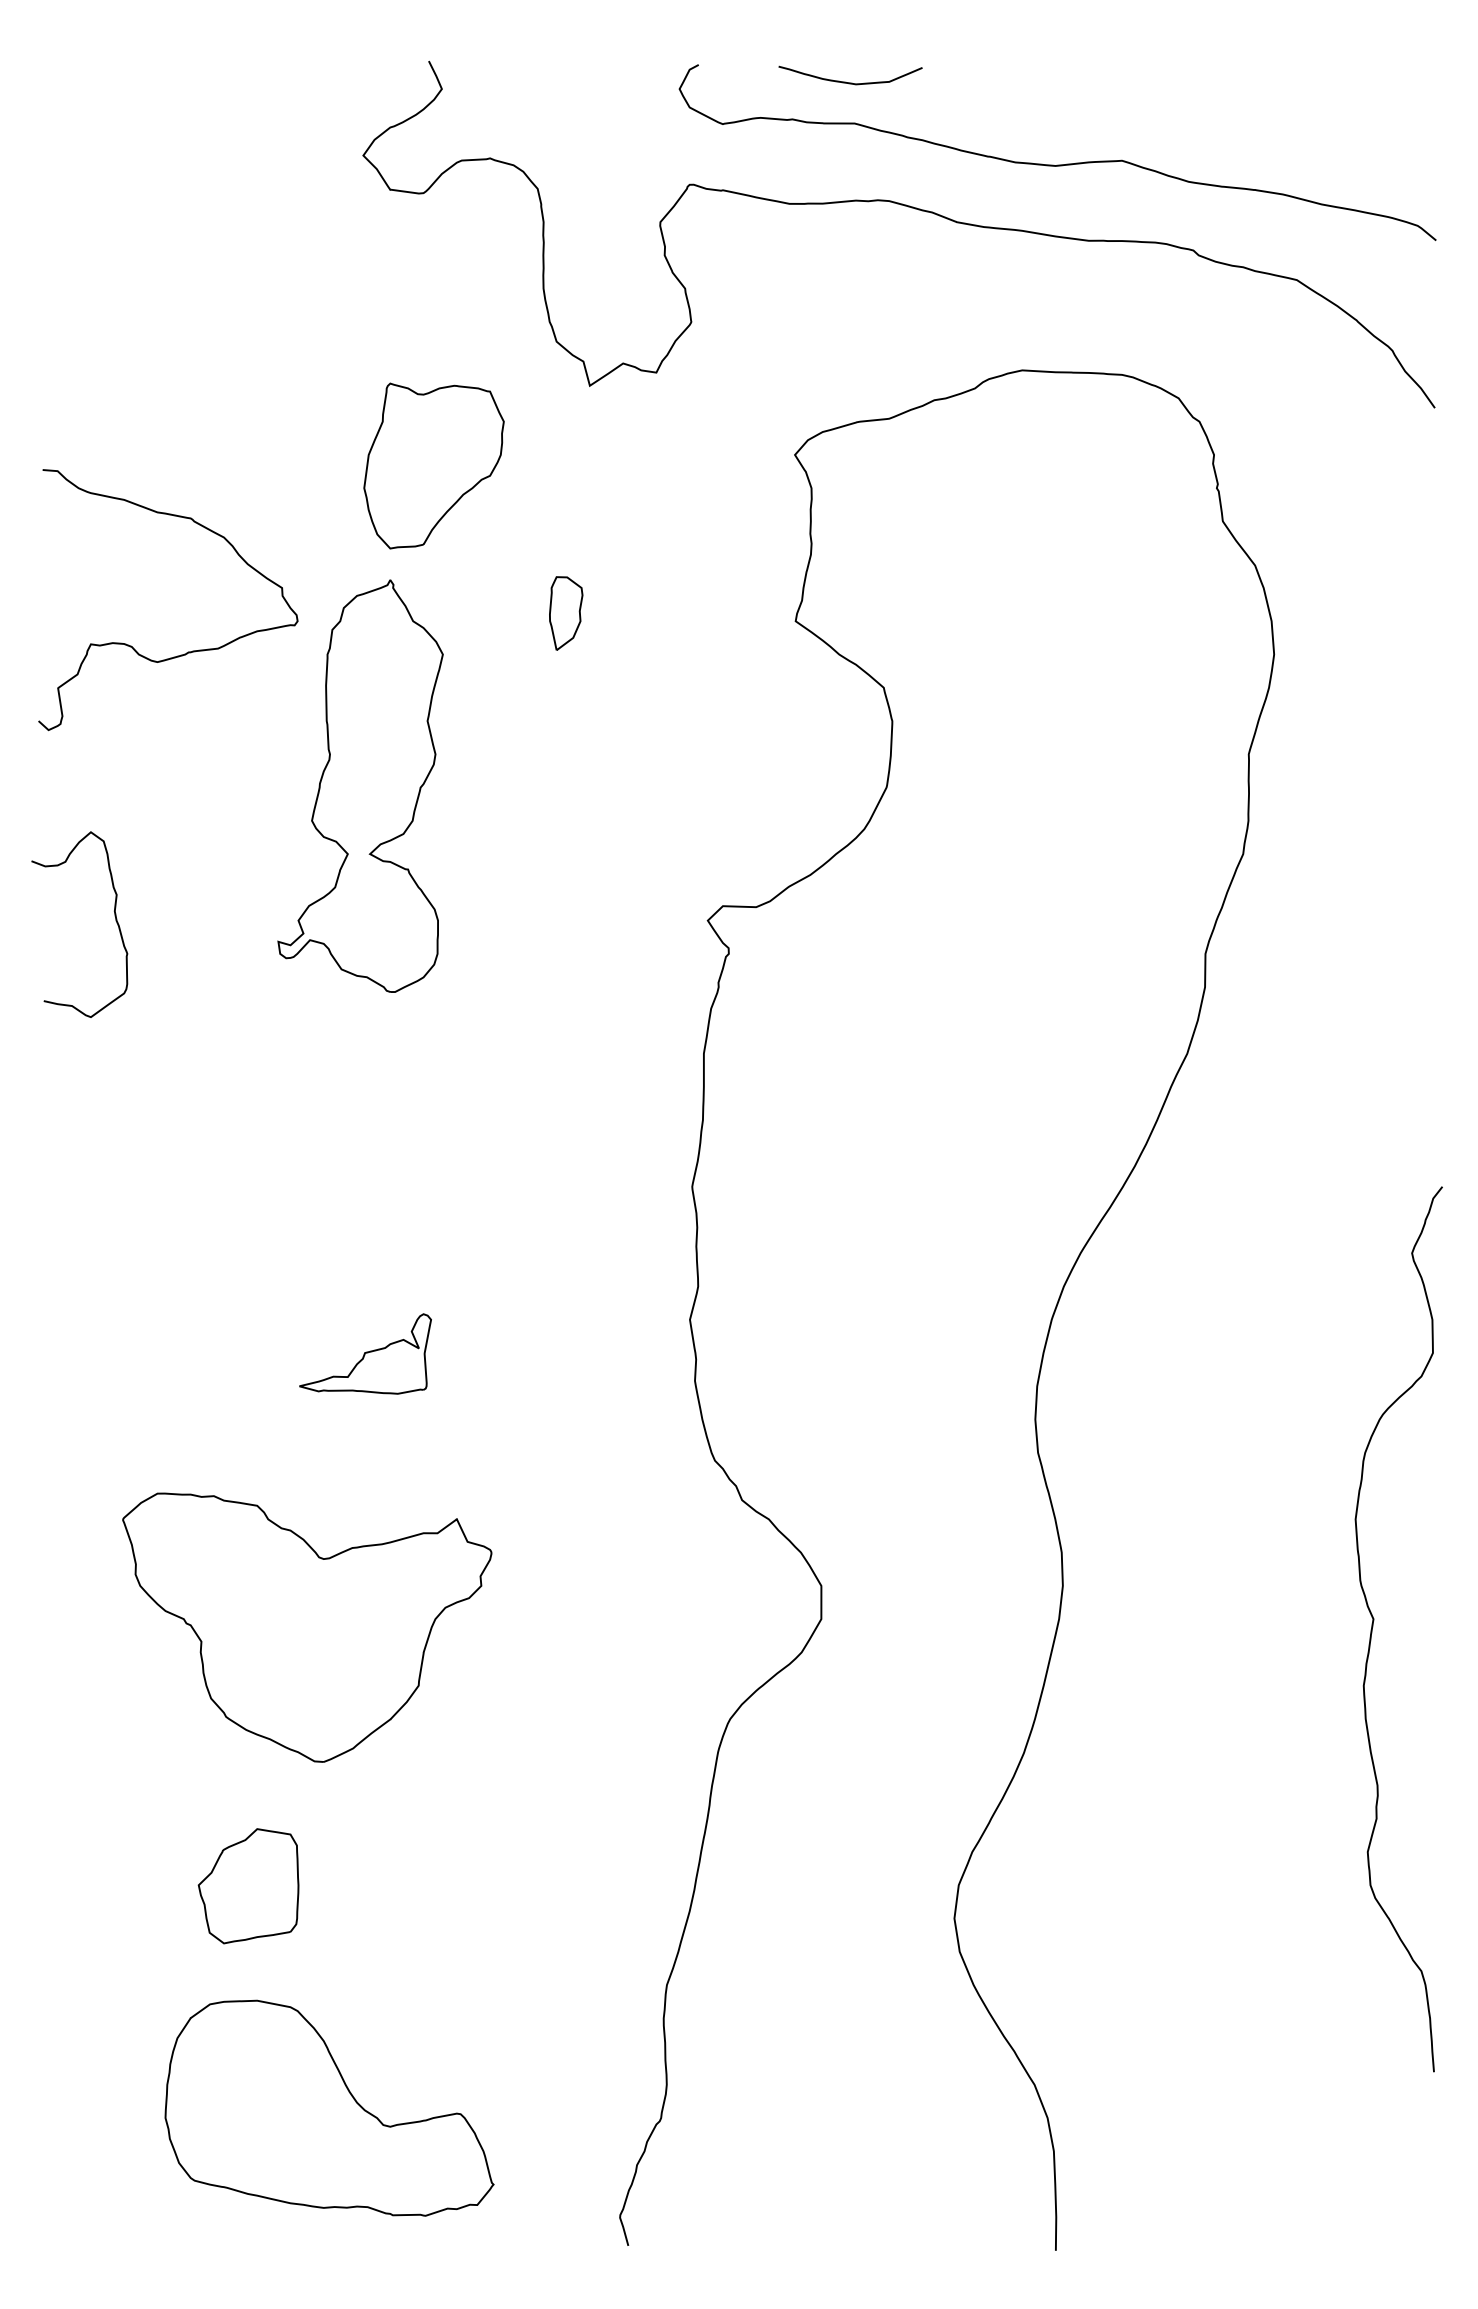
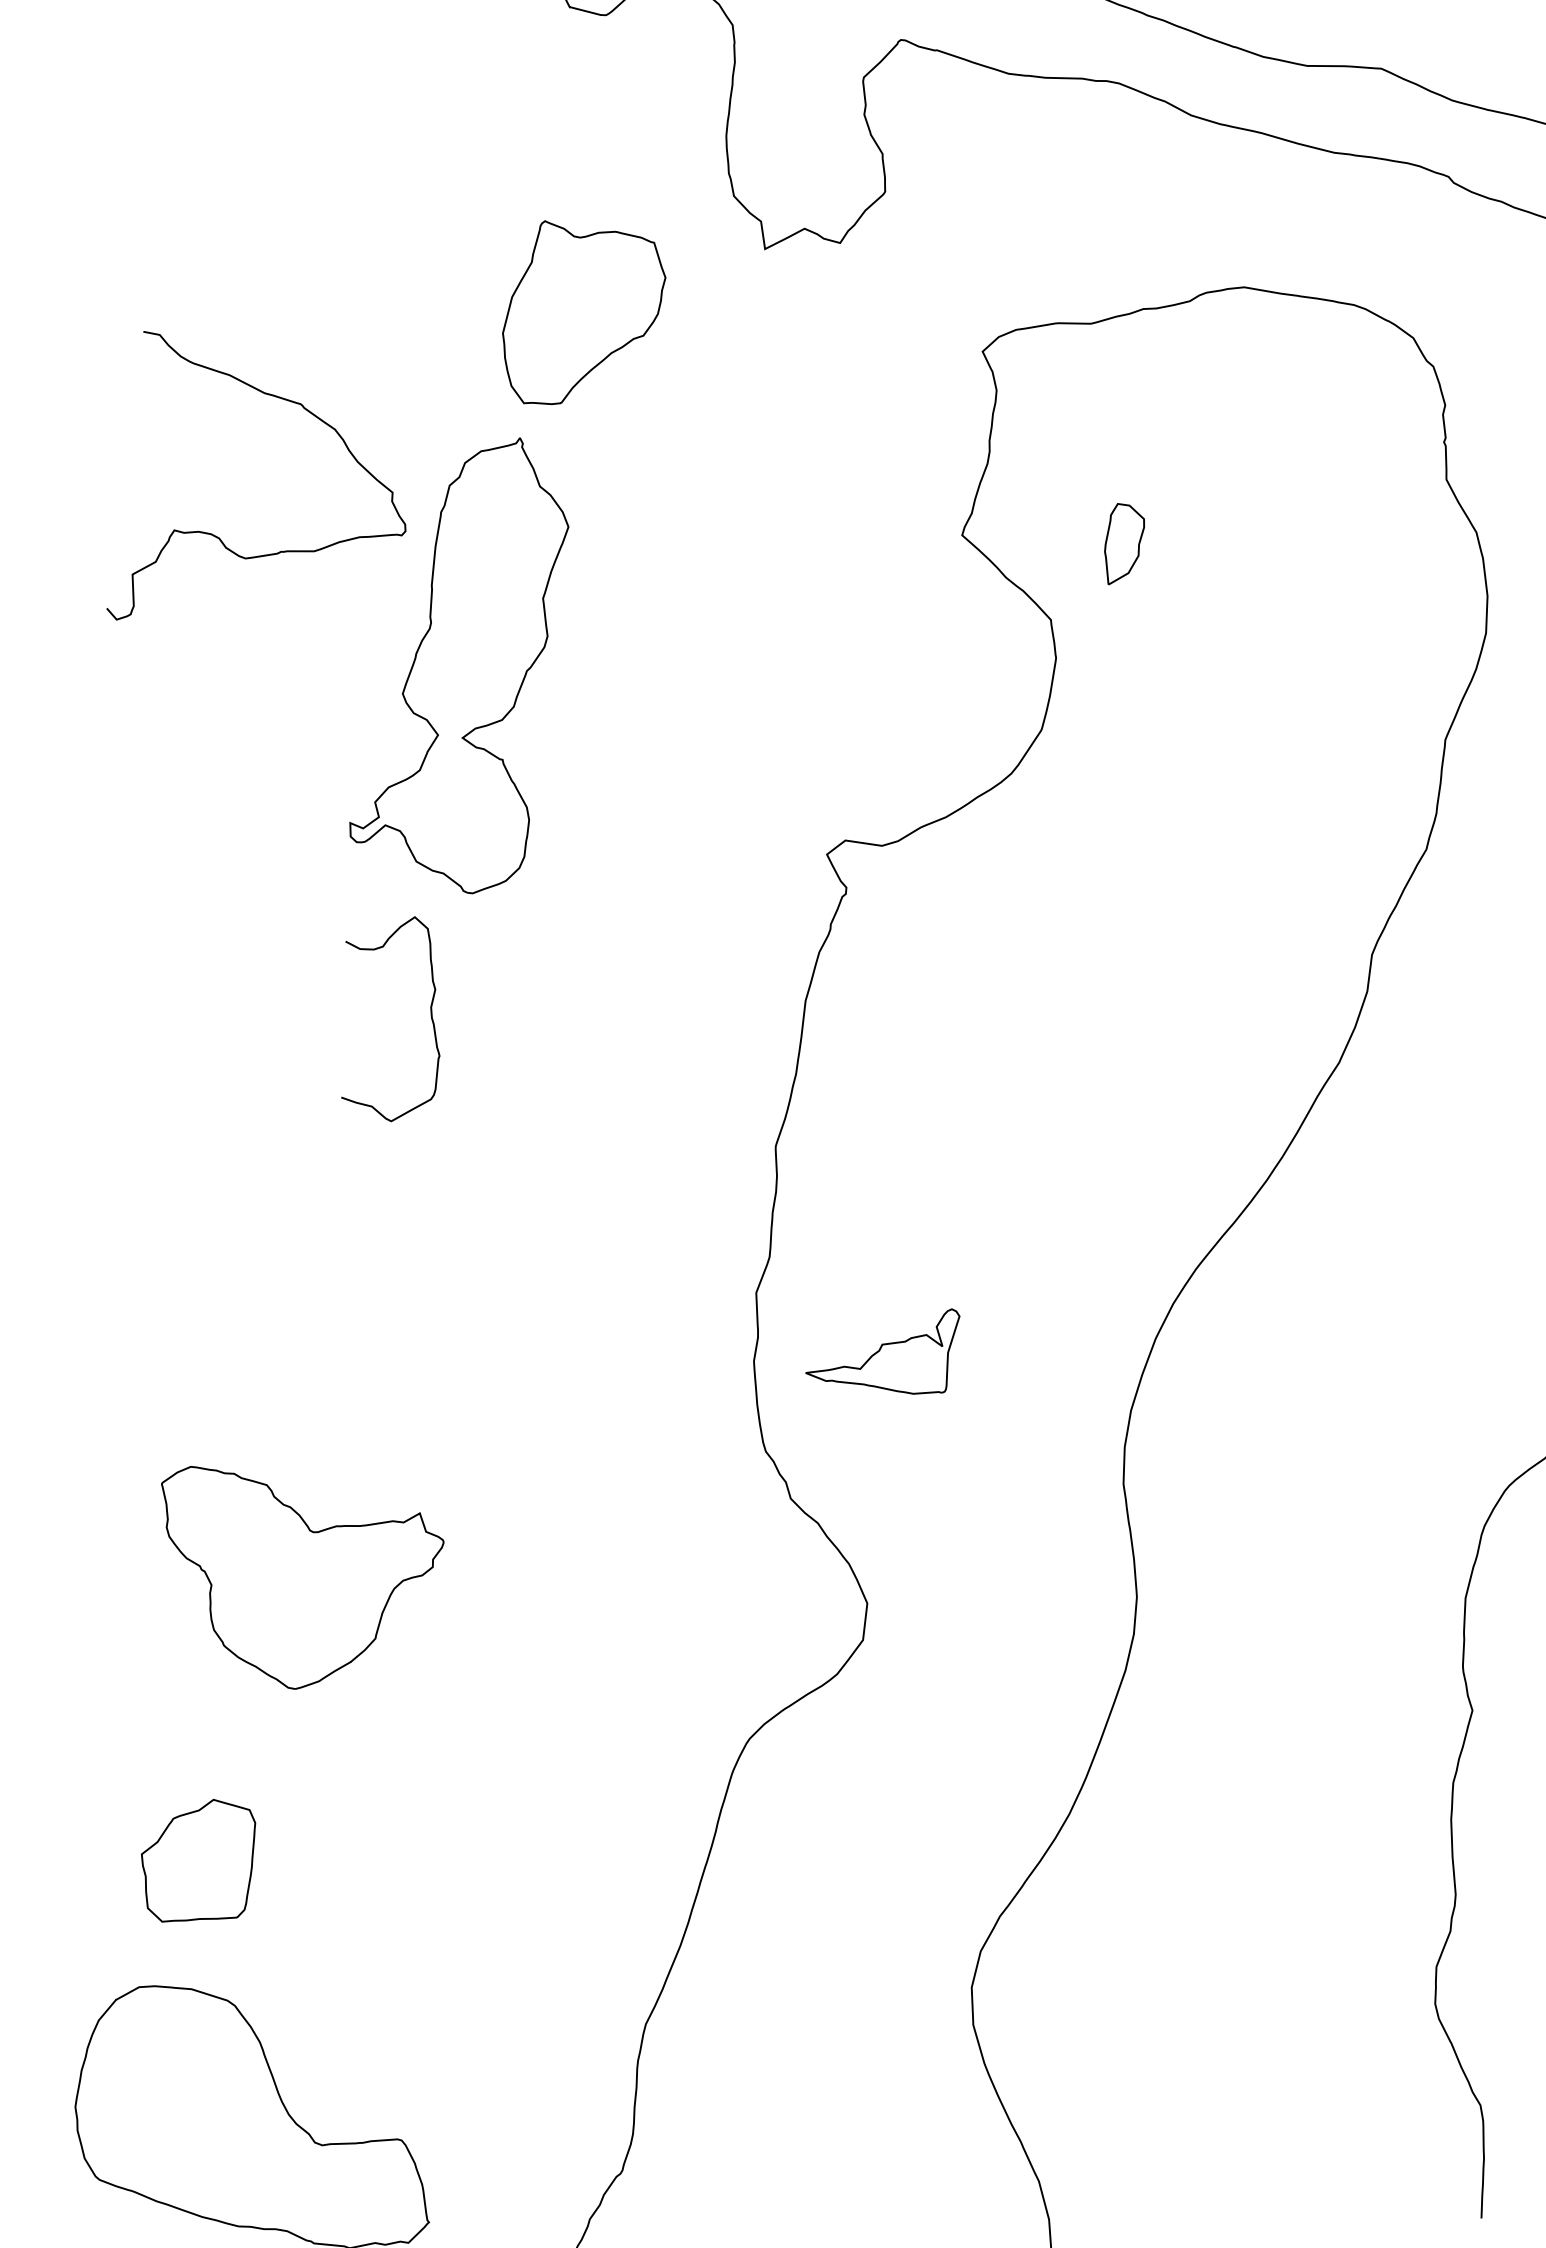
part: (566, 613) -> (1124, 545), moved
curve: (188, 651) -> (281, 550), moved
curve: (114, 916) -> (430, 1013), moved
part: (365, 1353) -> (882, 1345), moved
part: (307, 1627) -> (294, 1583), size x0.7

